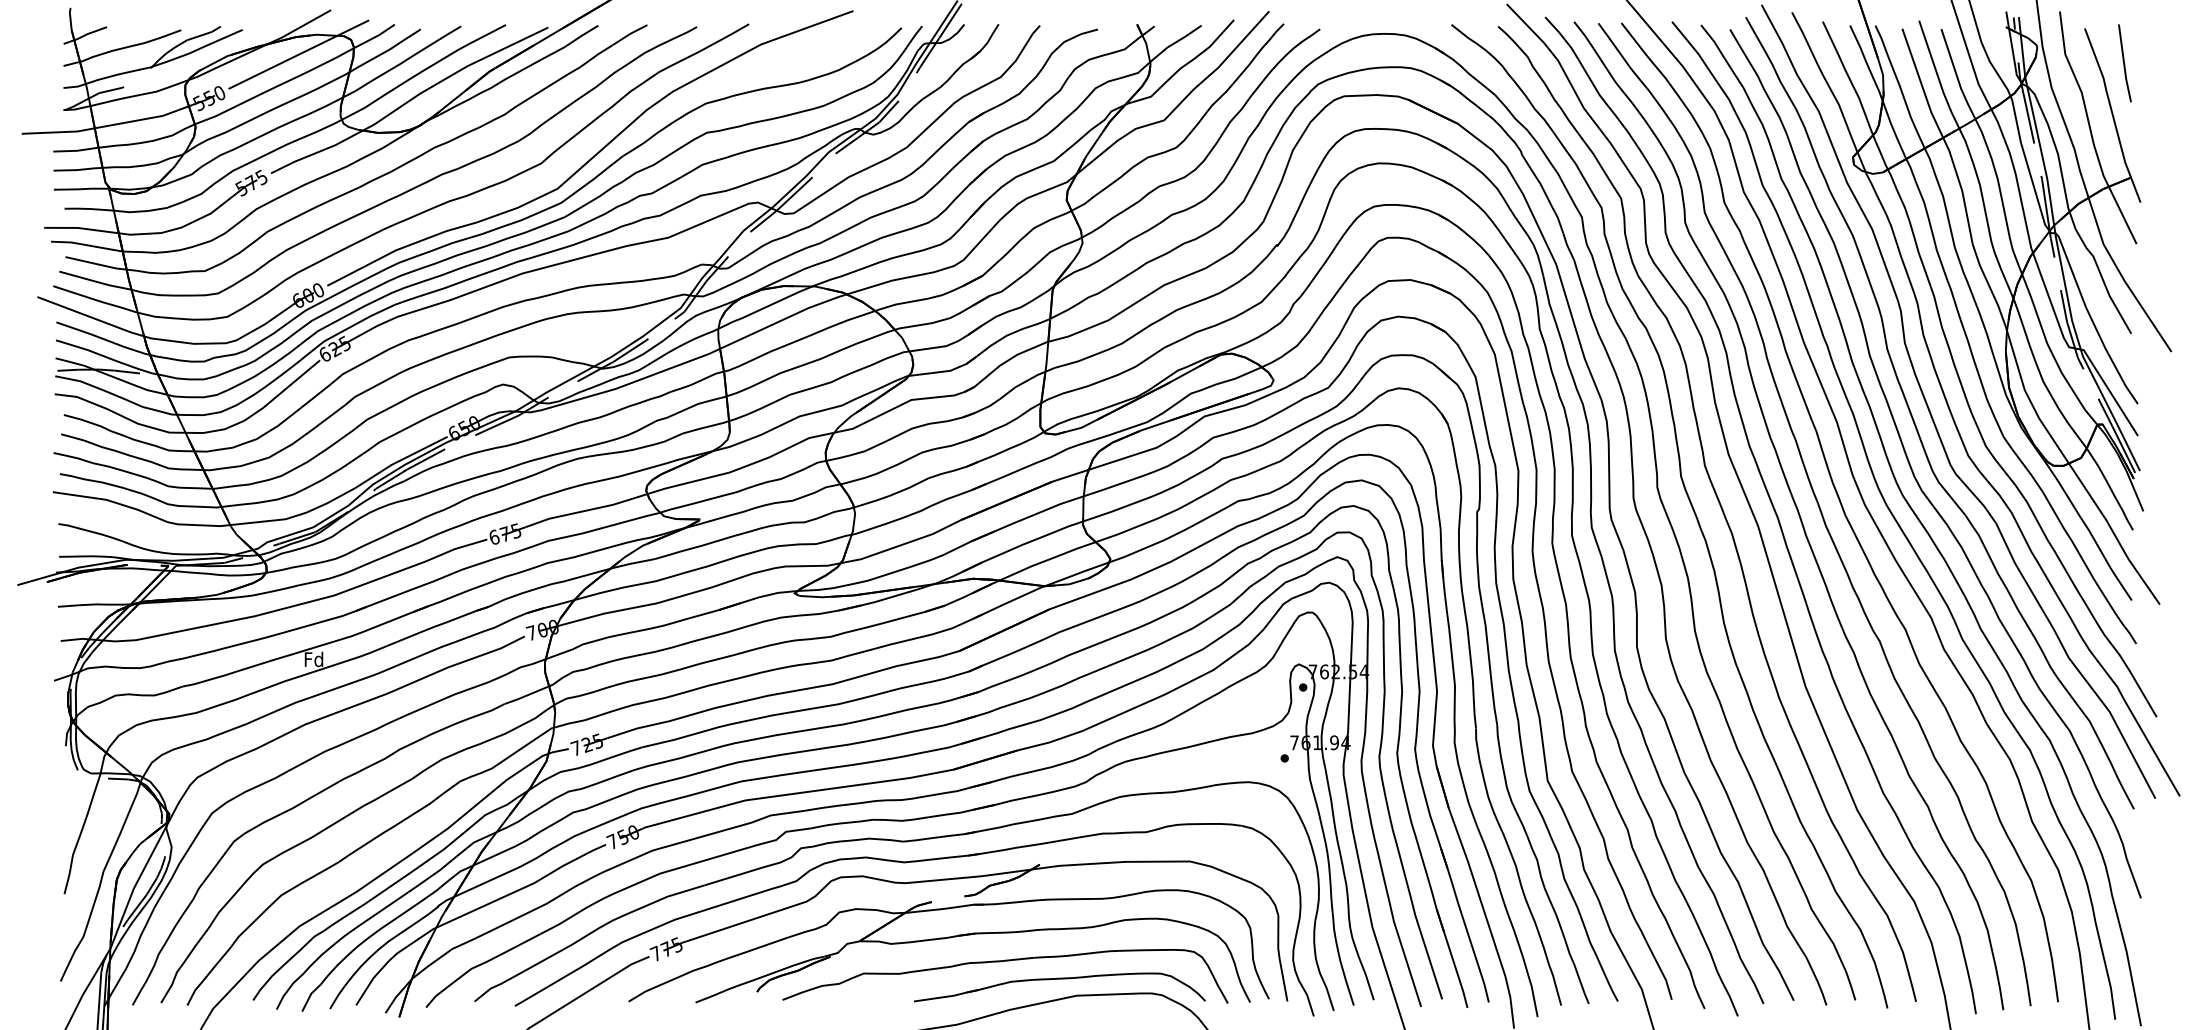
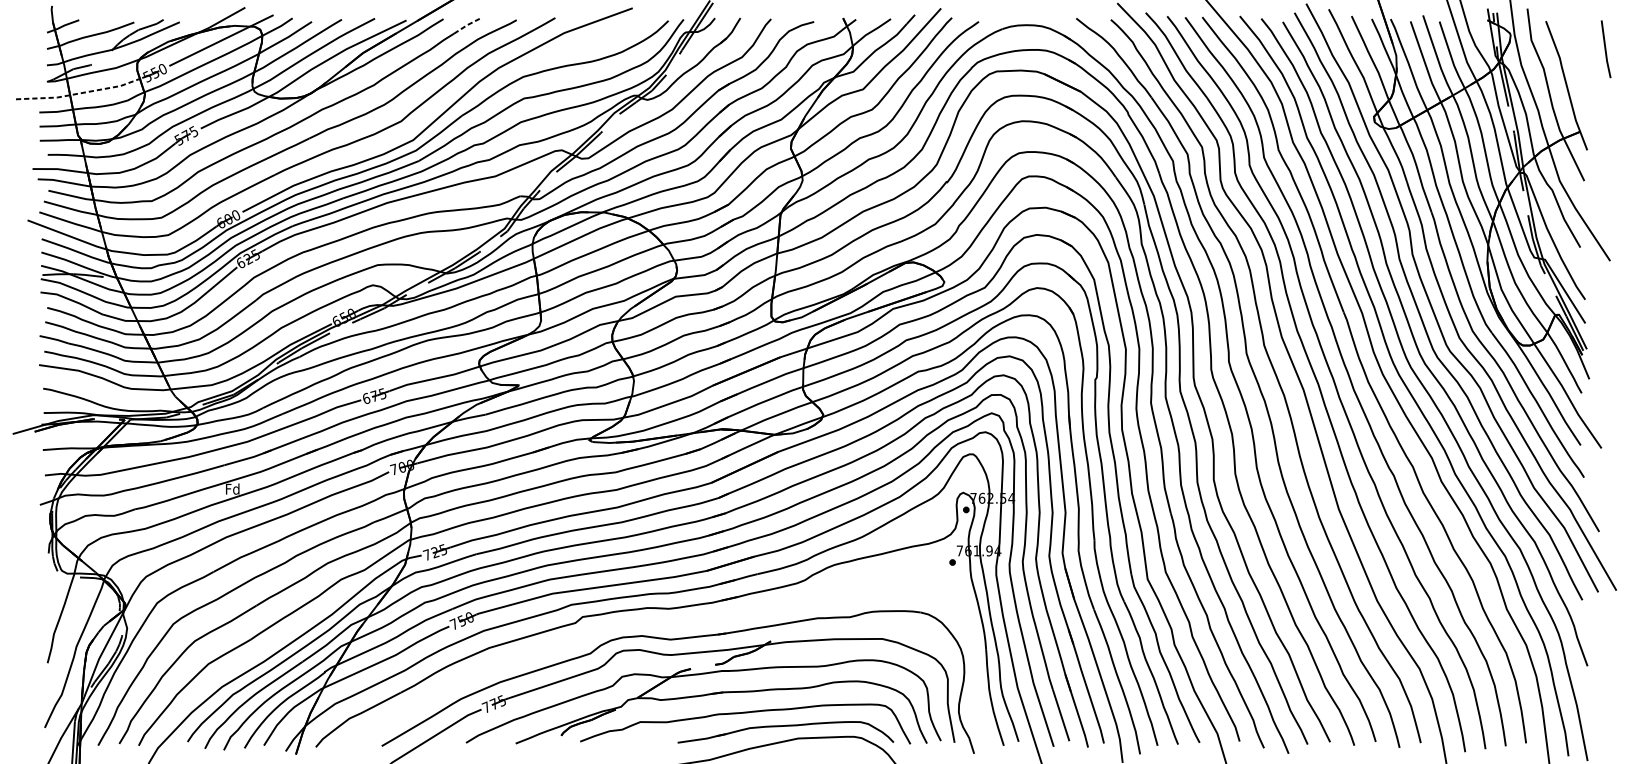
line: (630, 33) -> (467, 24), solid -> dashed
line: (2124, 63) -> (1605, 49), moved
line: (108, 125) -> (80, 93), solid -> dashed
part: (904, 842) -> (670, 624), removed

